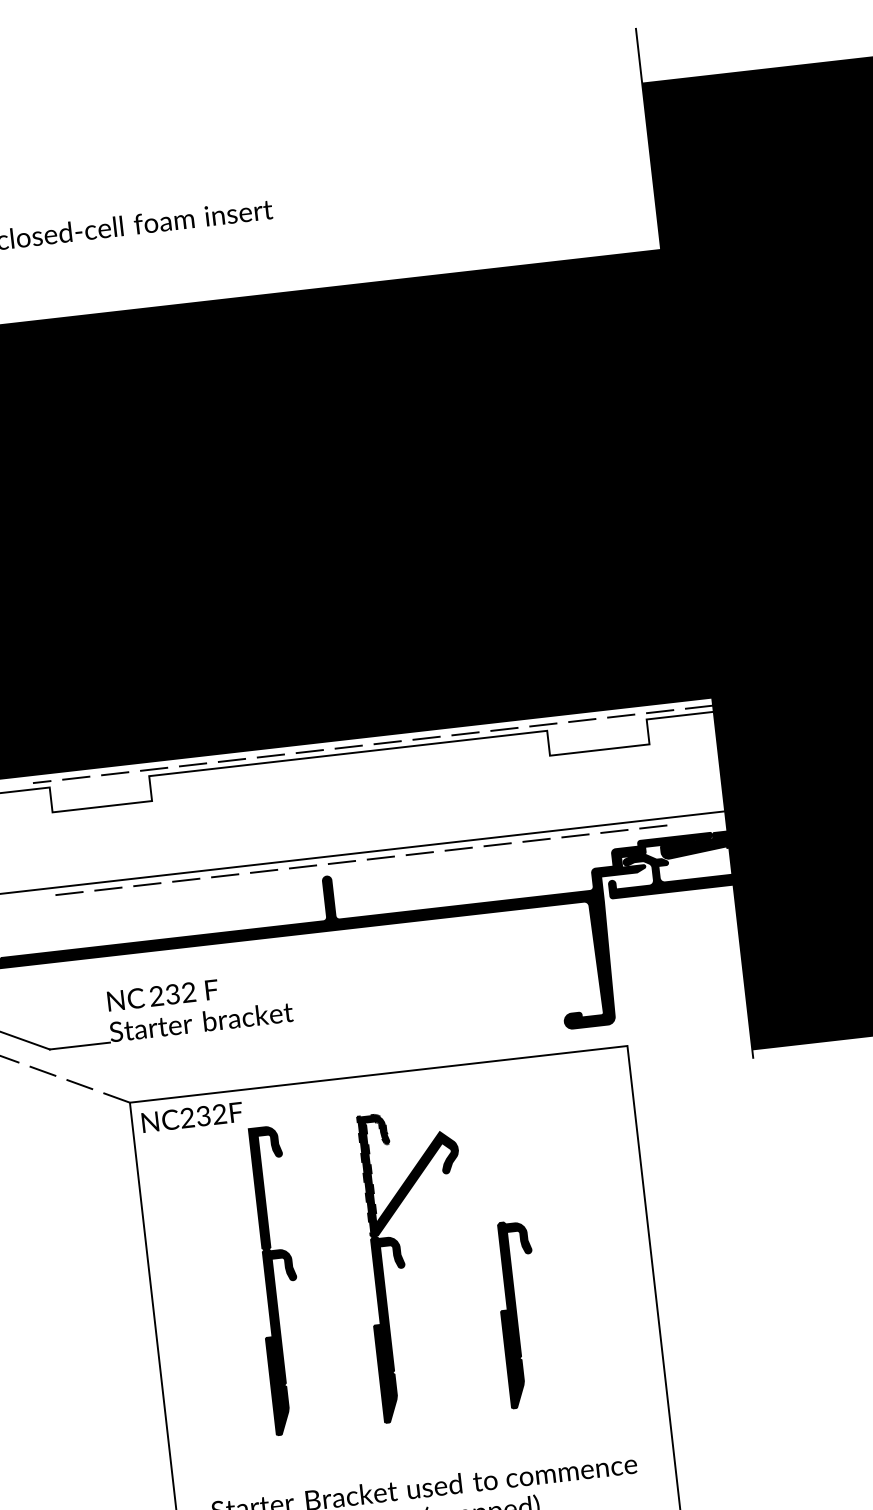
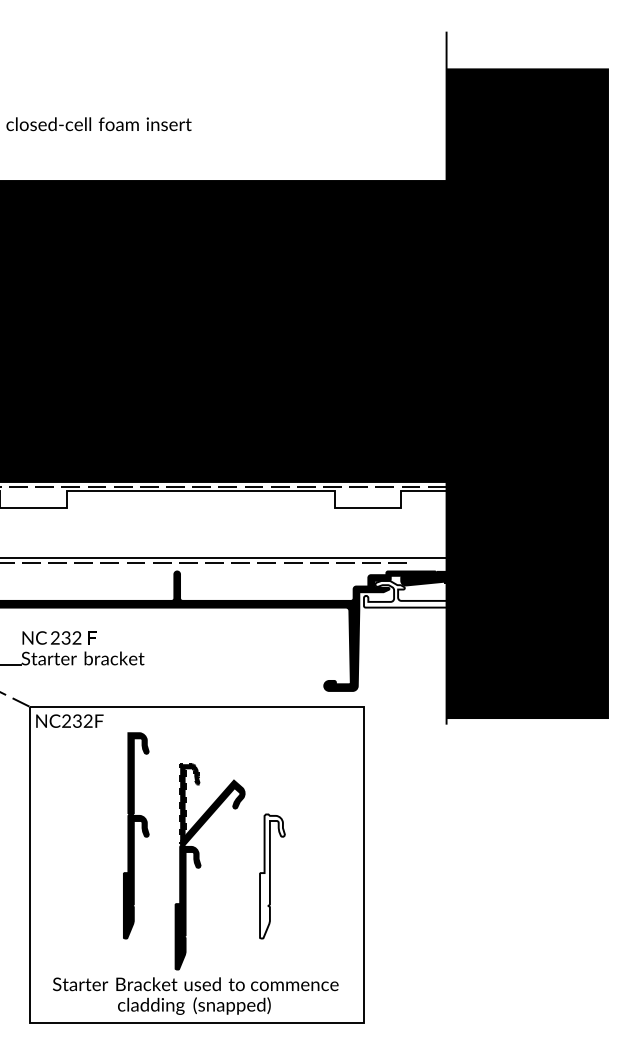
fill: (720, 864) -> (439, 593), removed
part: (406, 1265) -> (201, 866), moved
part: (278, 1279) -> (136, 835), moved
fill: (520, 1314) -> (272, 876), removed

